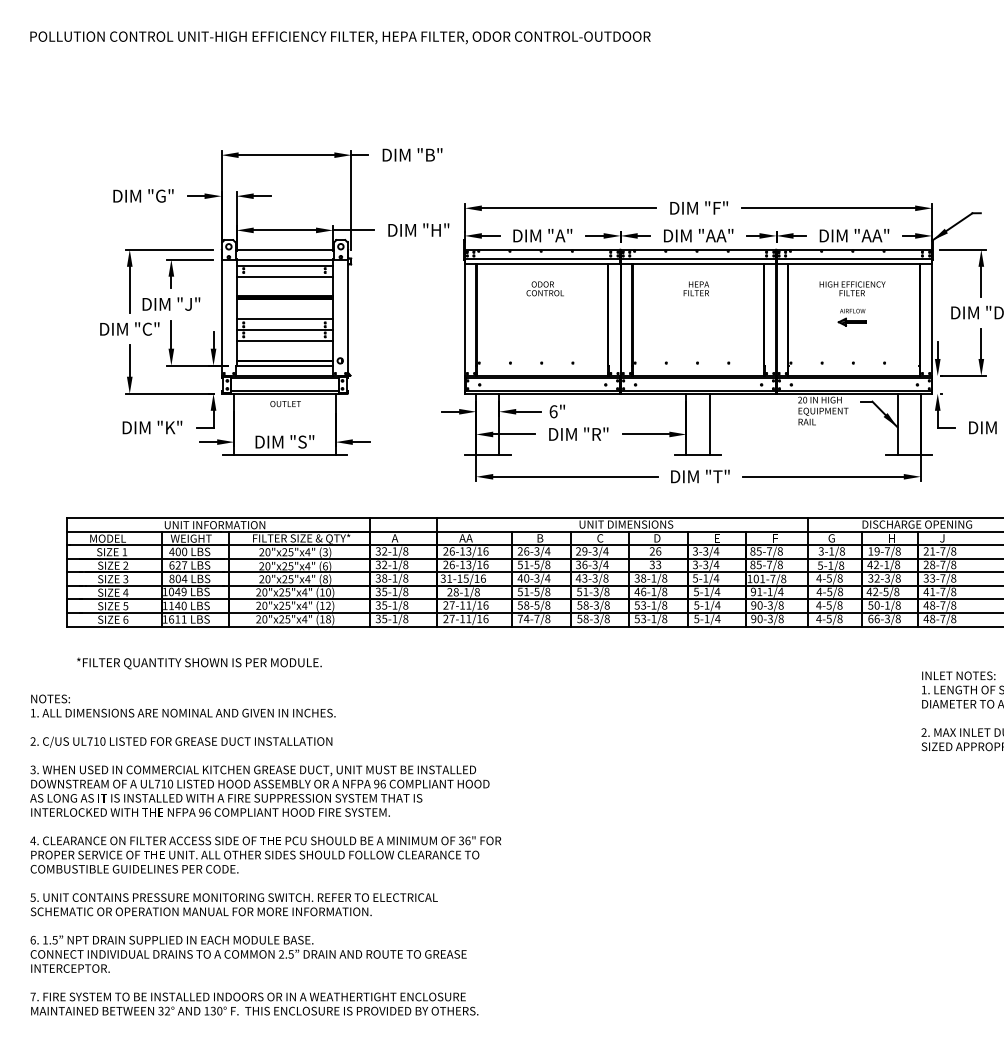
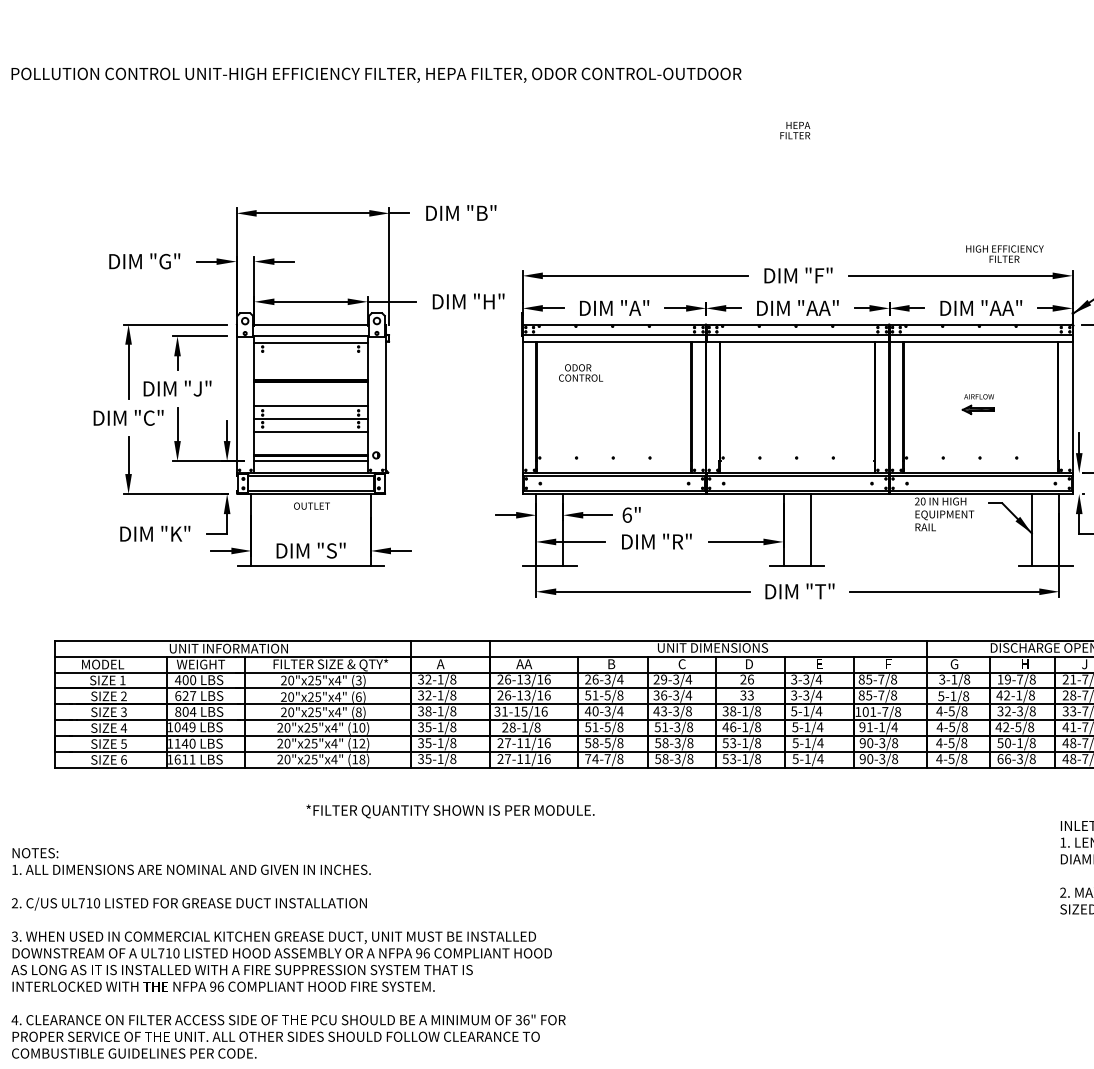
line: (284, 276) -> (310, 356), removed
text: (544, 288) -> (580, 372), moved
text: (695, 288) -> (794, 130), moved
text: (852, 288) -> (1004, 253), moved
text: (199, 663) -> (450, 811), moved

